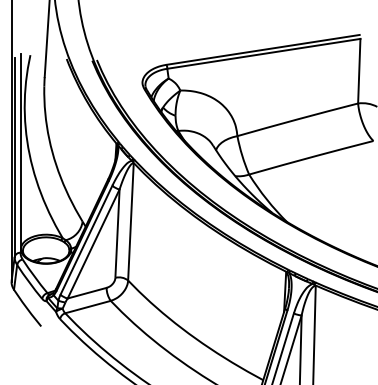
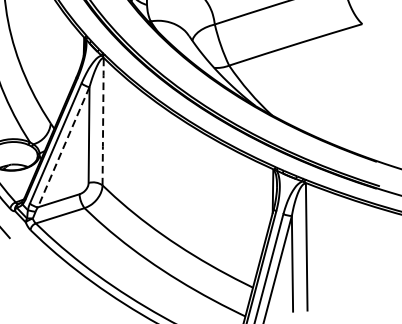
line: (130, 221) -> (102, 121), solid -> dashed
line: (93, 244) -> (63, 147), solid -> dashed

